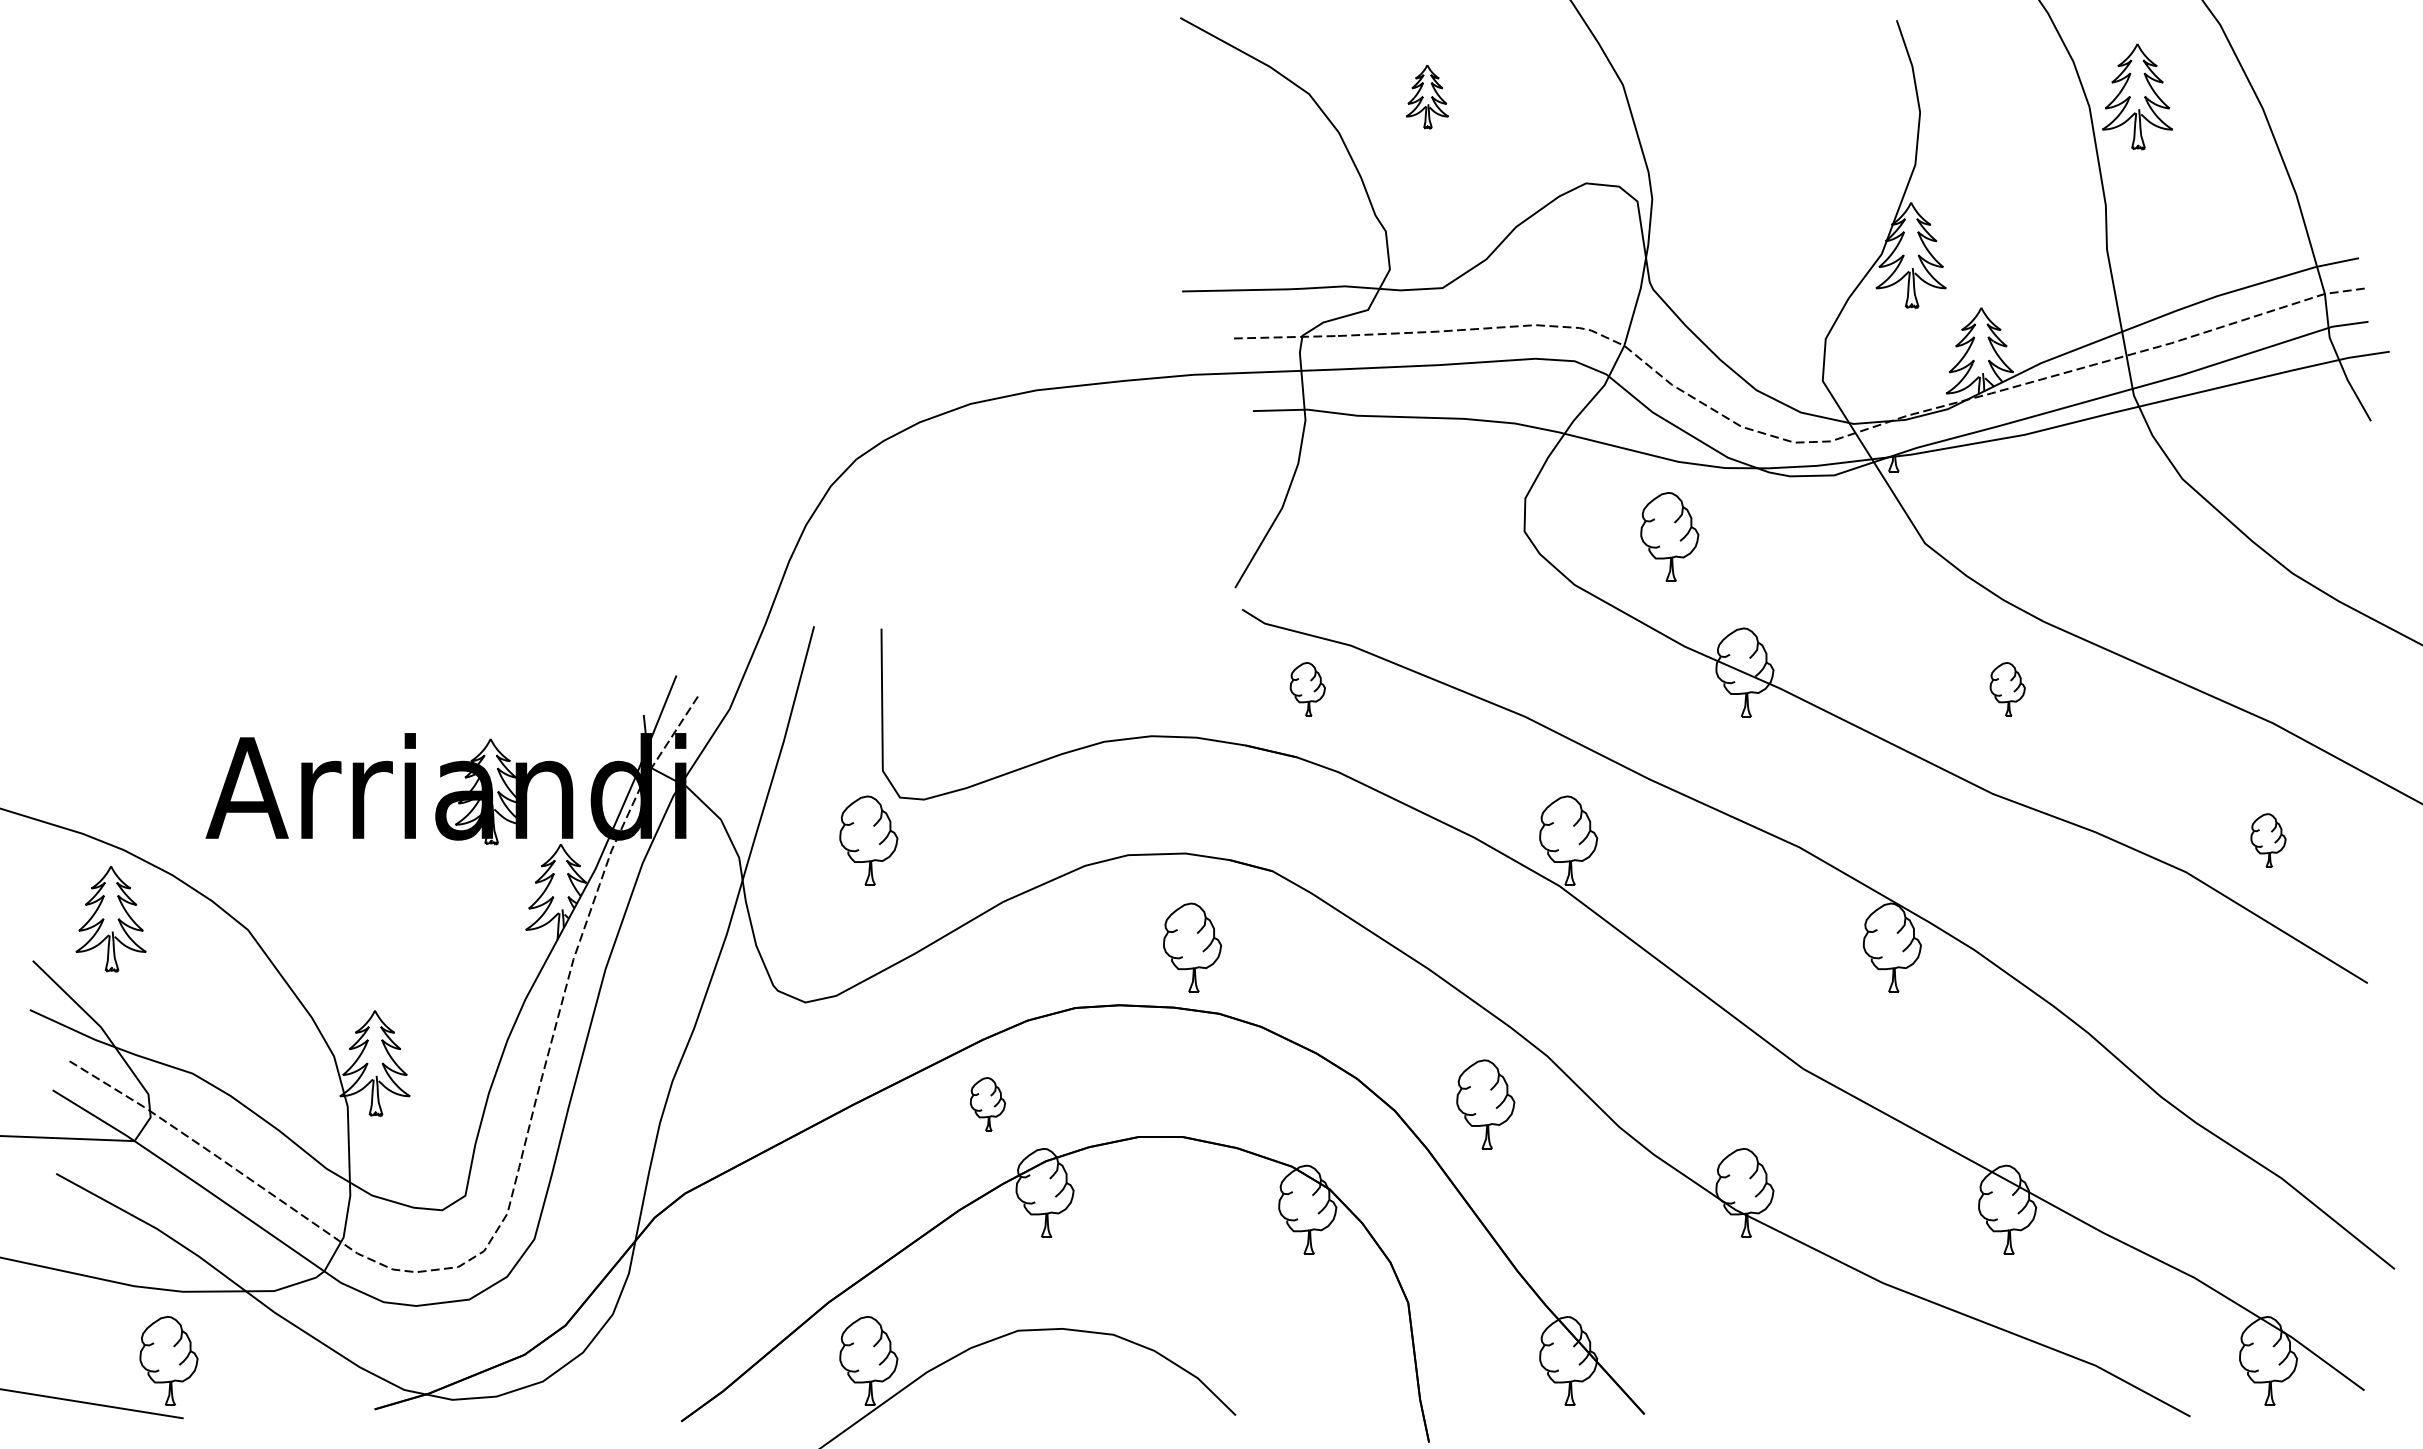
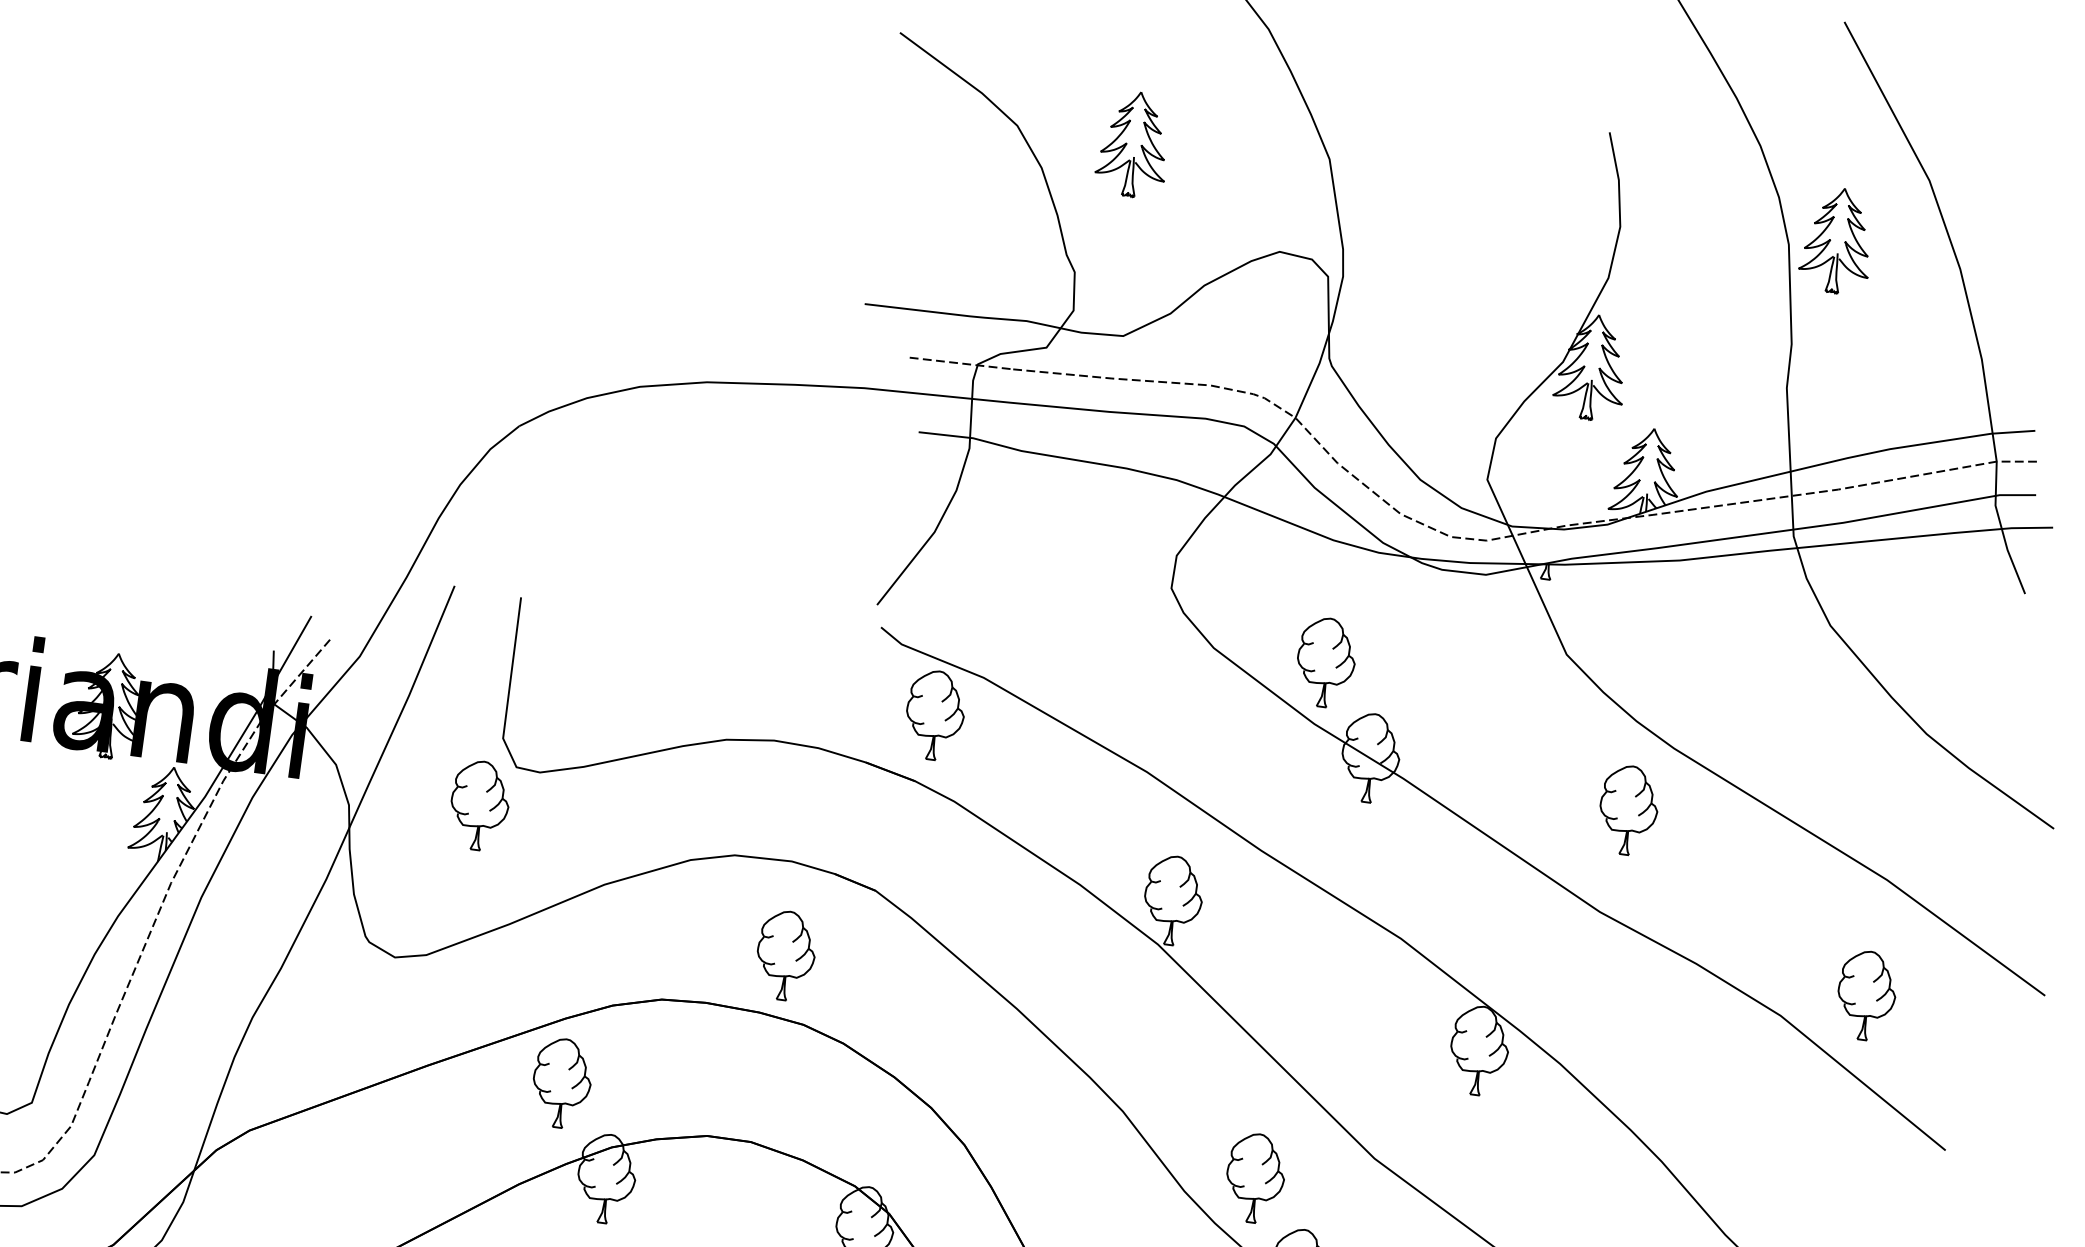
part: (1427, 96) -> (1134, 144), size x1.67
part: (1669, 536) -> (1325, 662), moved
part: (1307, 689) -> (934, 715), size x1.67
part: (2007, 689) -> (1628, 810), size x1.67
part: (2268, 840) -> (1866, 995), size x1.67
part: (987, 1104) -> (561, 1083), size x1.67
part: (1485, 1104) -> (1255, 1178), moved

